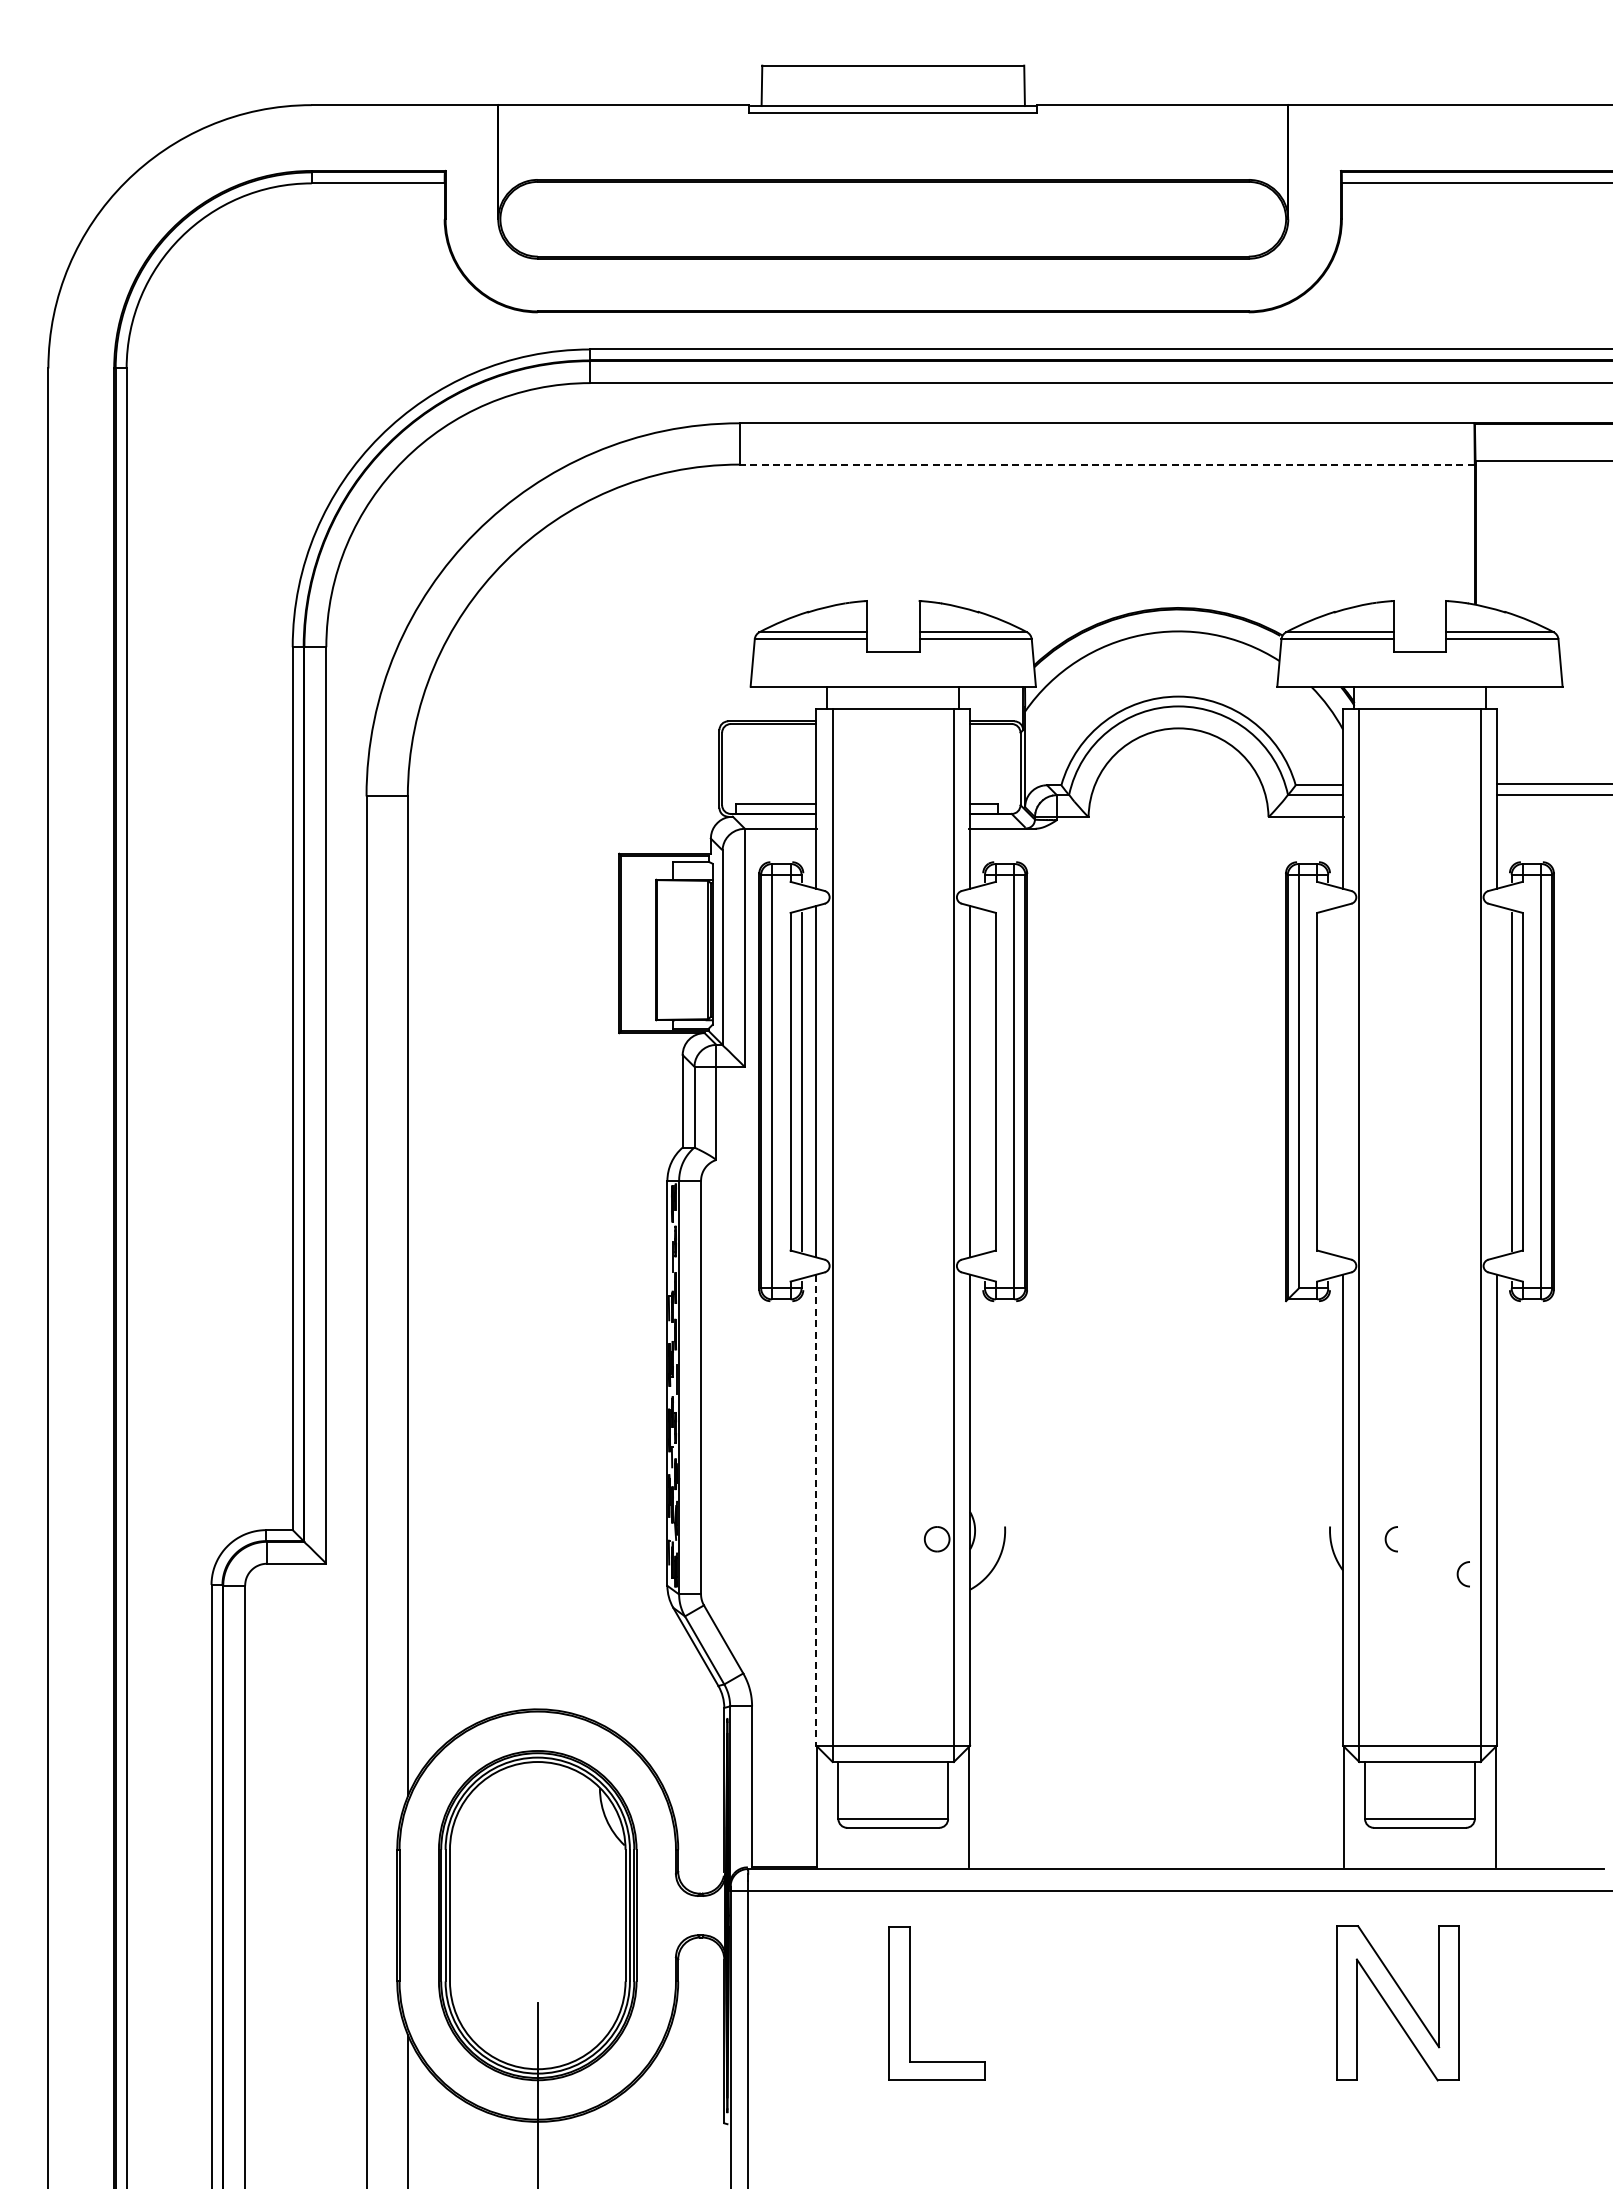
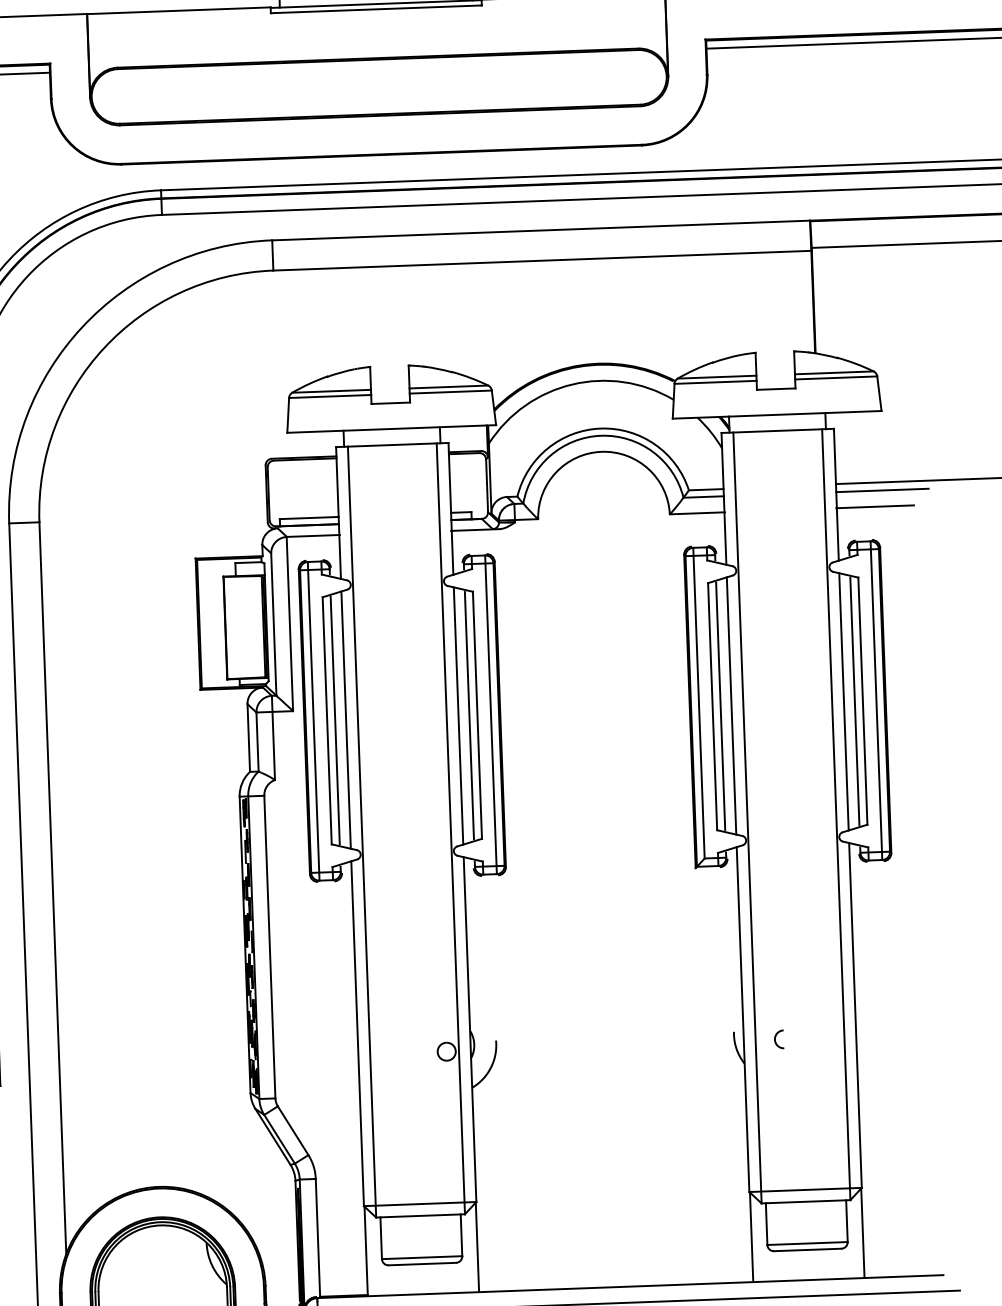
line: (1107, 464) -> (542, 260), dashed -> solid
line: (1548, 817) -> (874, 507), added
line: (984, 1081) -> (469, 715), added
line: (1328, 1081) -> (720, 706), added
line: (1343, 1081) -> (731, 705), added
line: (1496, 1081) -> (843, 701), added
line: (816, 1510) -> (357, 1033), dashed -> solid
curve: (1458, 1574) -> (829, 1063), removed

